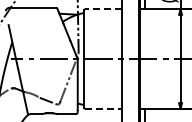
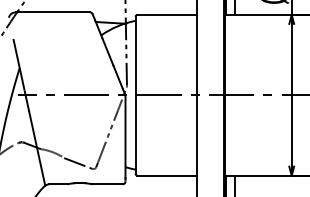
line: (102, 9) -> (165, 15), dashed -> solid
line: (103, 108) -> (167, 175), dashed -> solid

